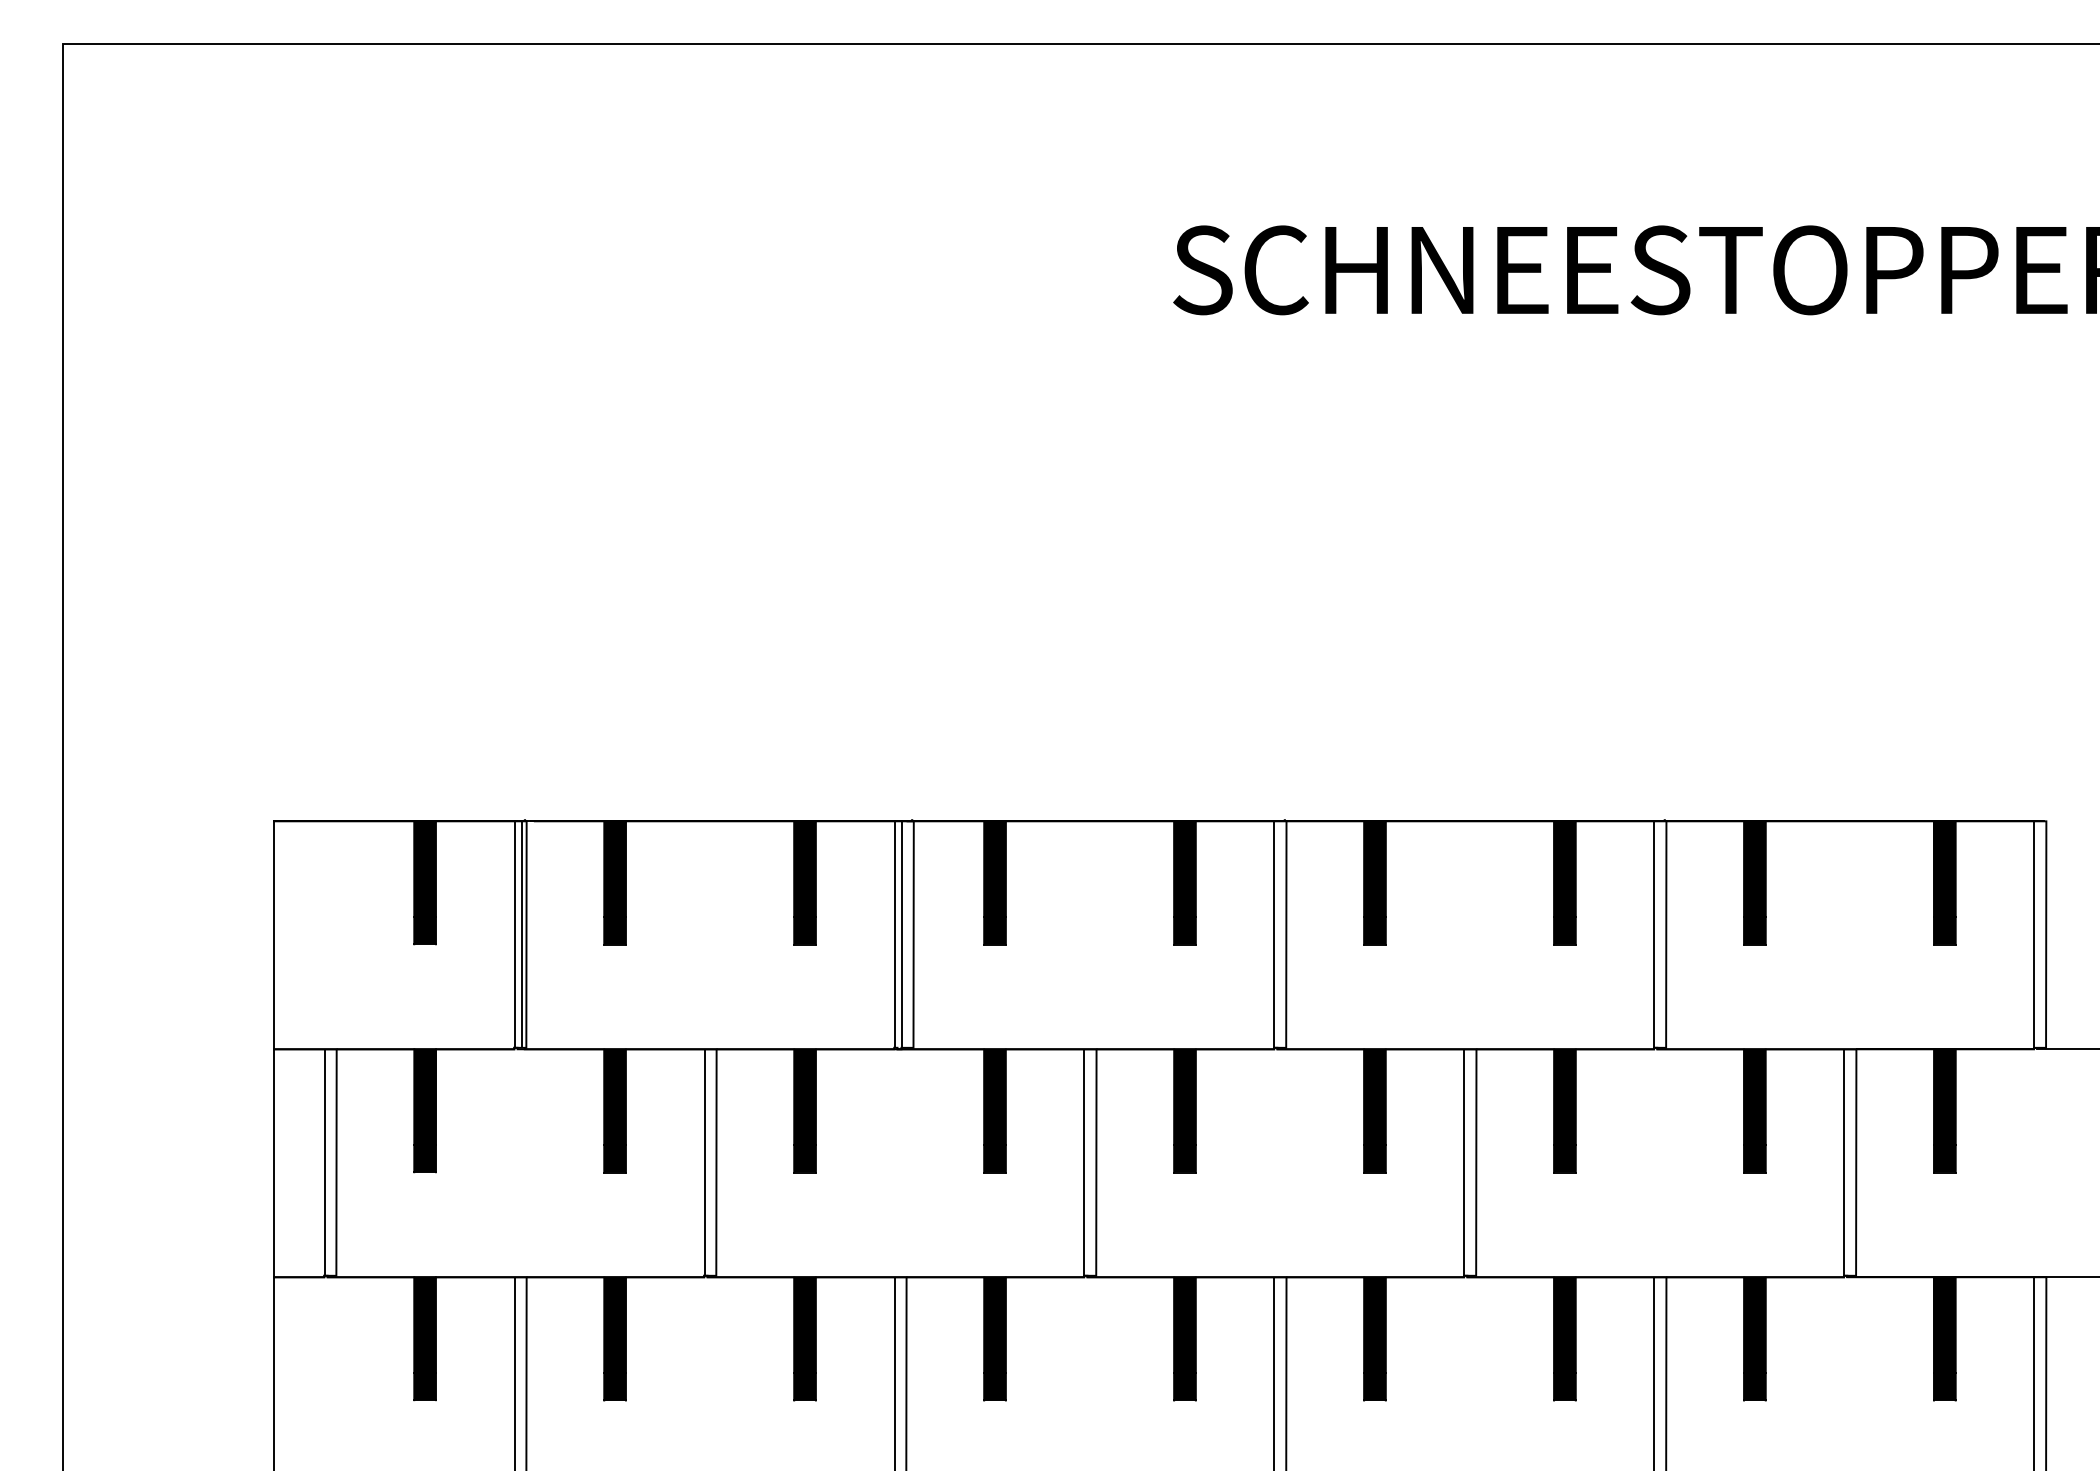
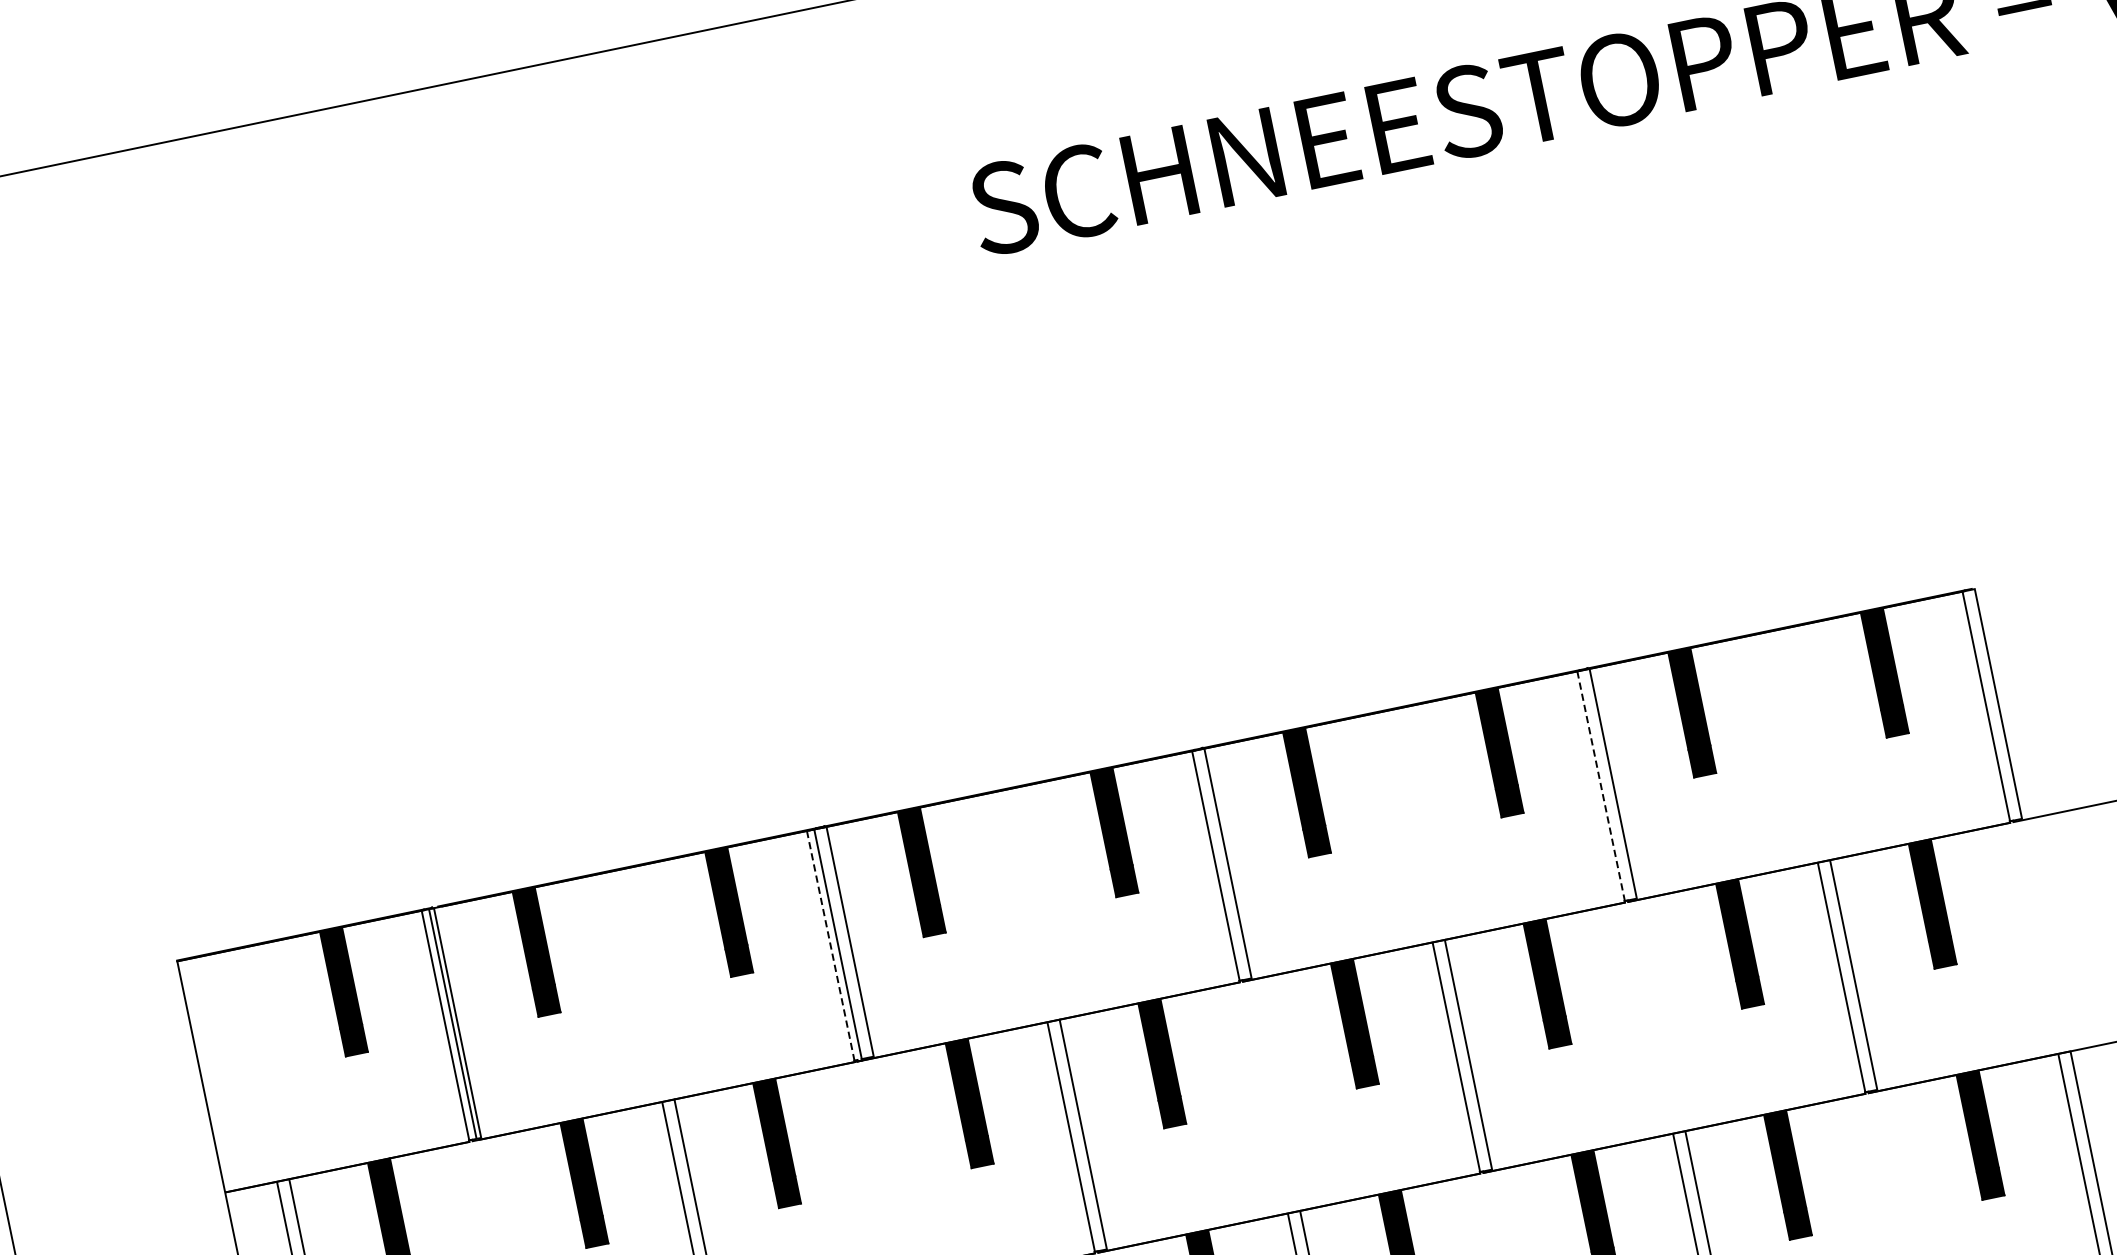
line: (894, 935) -> (830, 946), solid -> dashed
line: (1654, 935) -> (1601, 787), solid -> dashed

